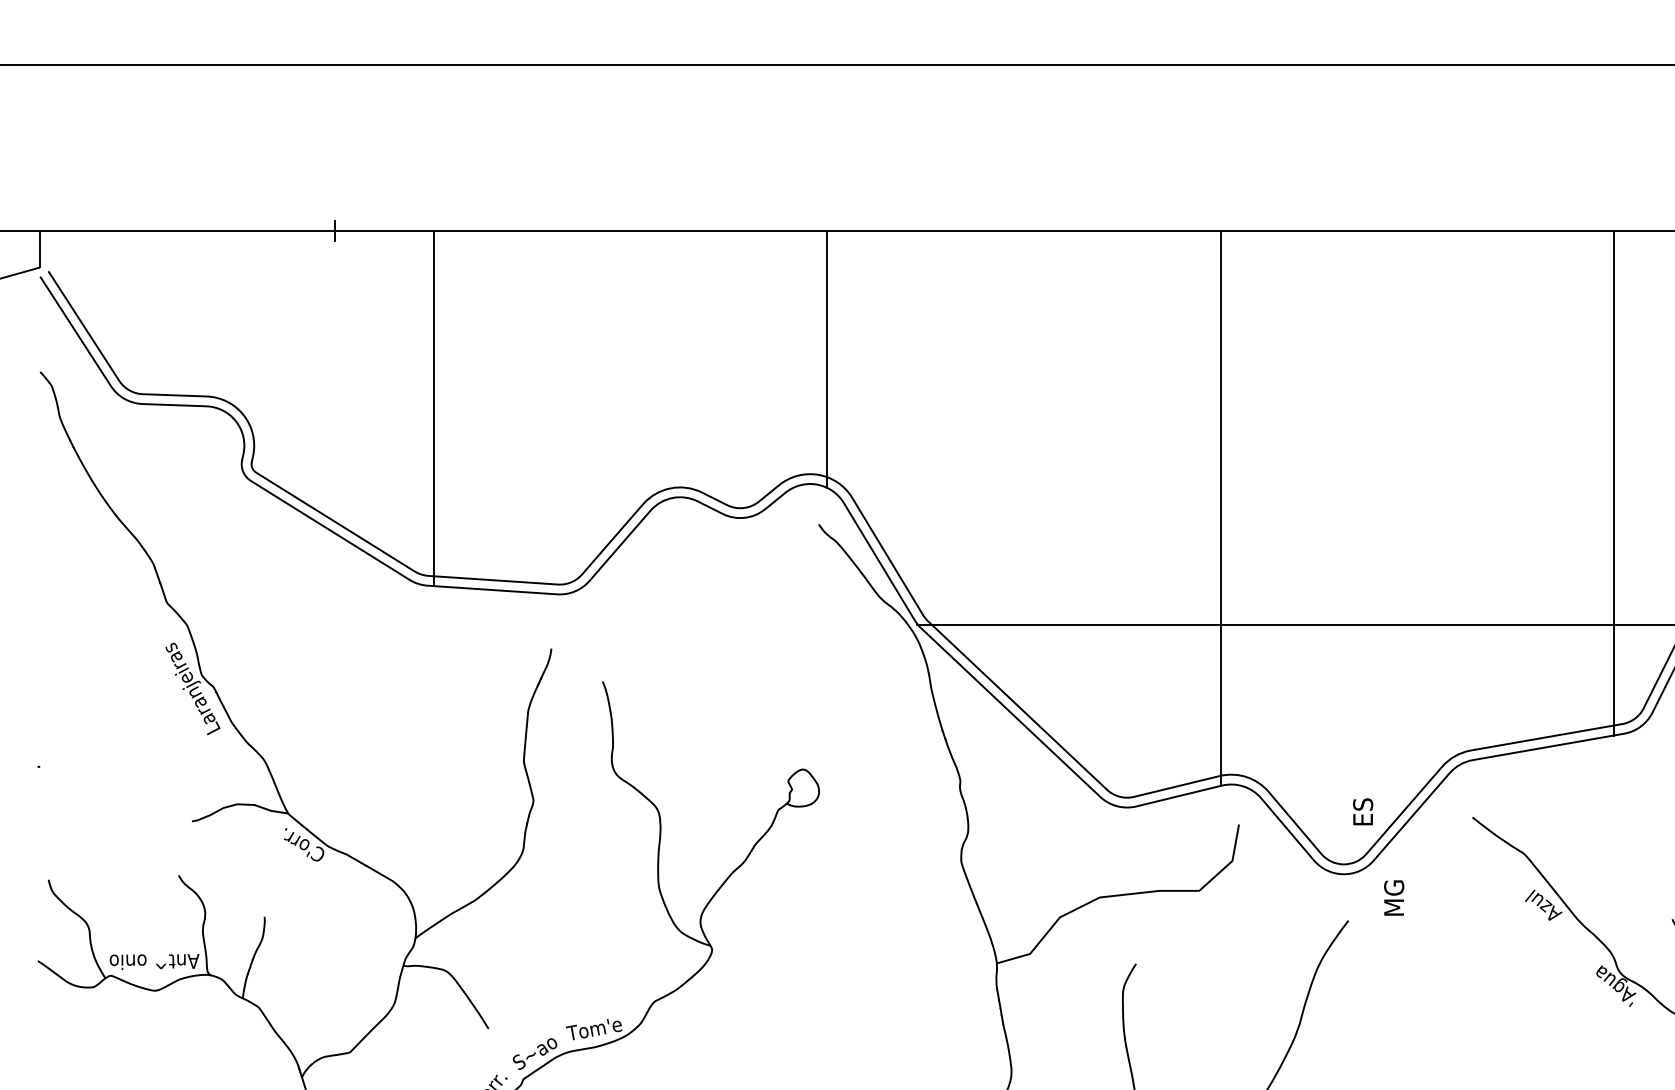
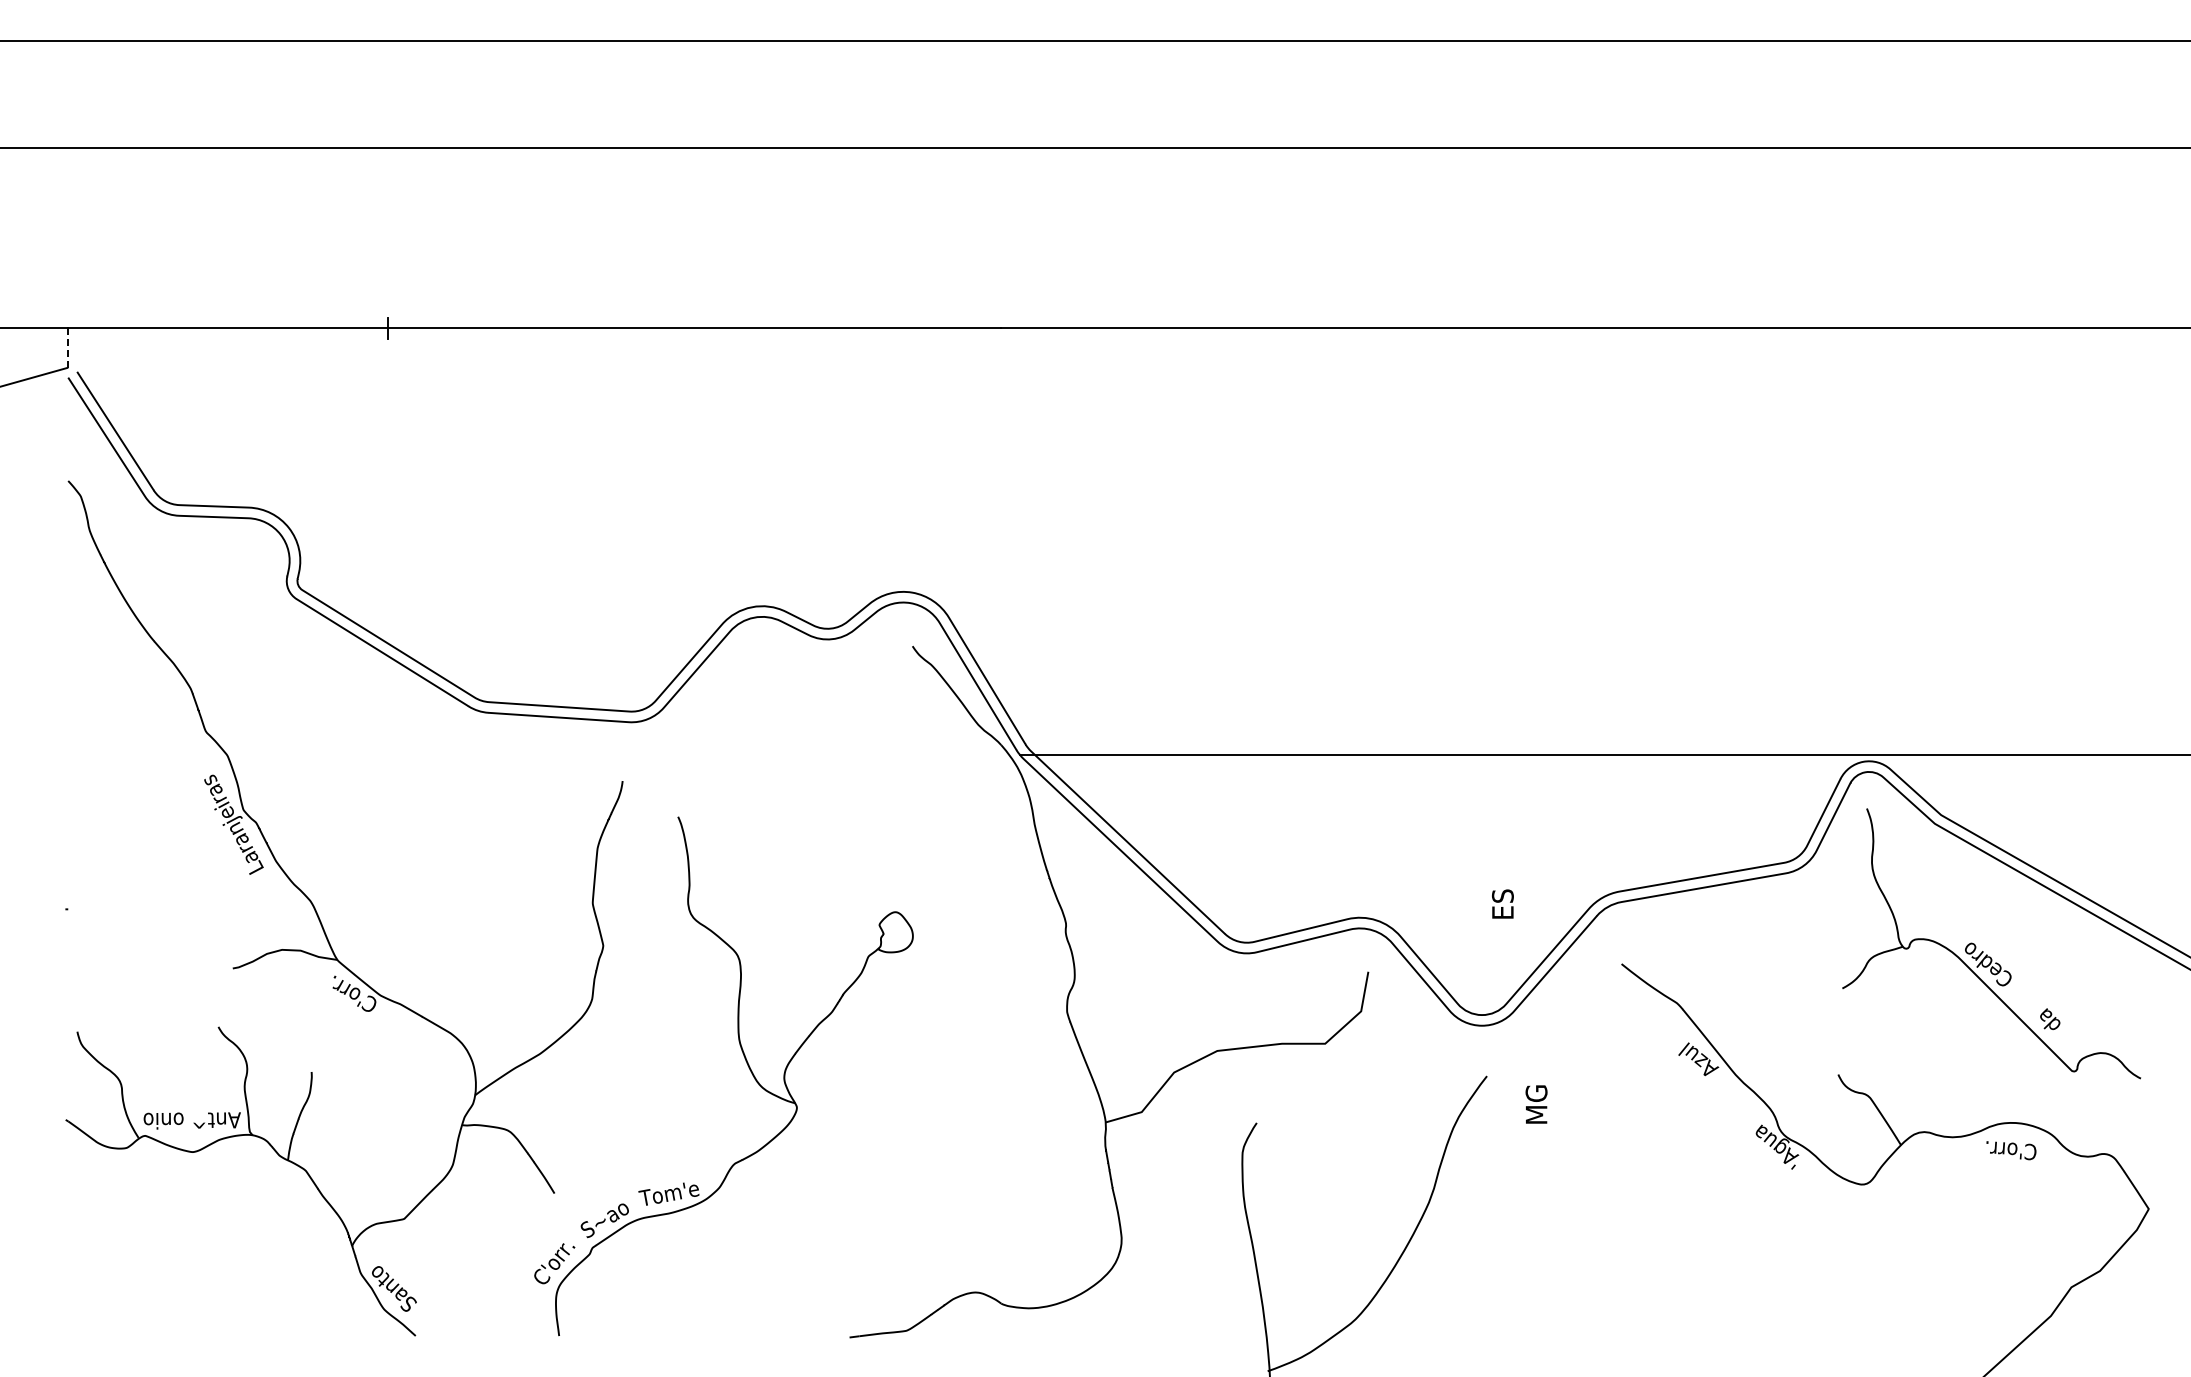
line: (40, 249) -> (68, 348), solid -> dashed
line: (826, 359) -> (921, 467), removed
line: (433, 408) -> (494, 520), removed
line: (1613, 483) -> (1774, 601), removed
line: (1220, 508) -> (1348, 629), removed
text: (1362, 811) -> (1502, 903), moved
text: (1394, 898) -> (1536, 1104), moved

